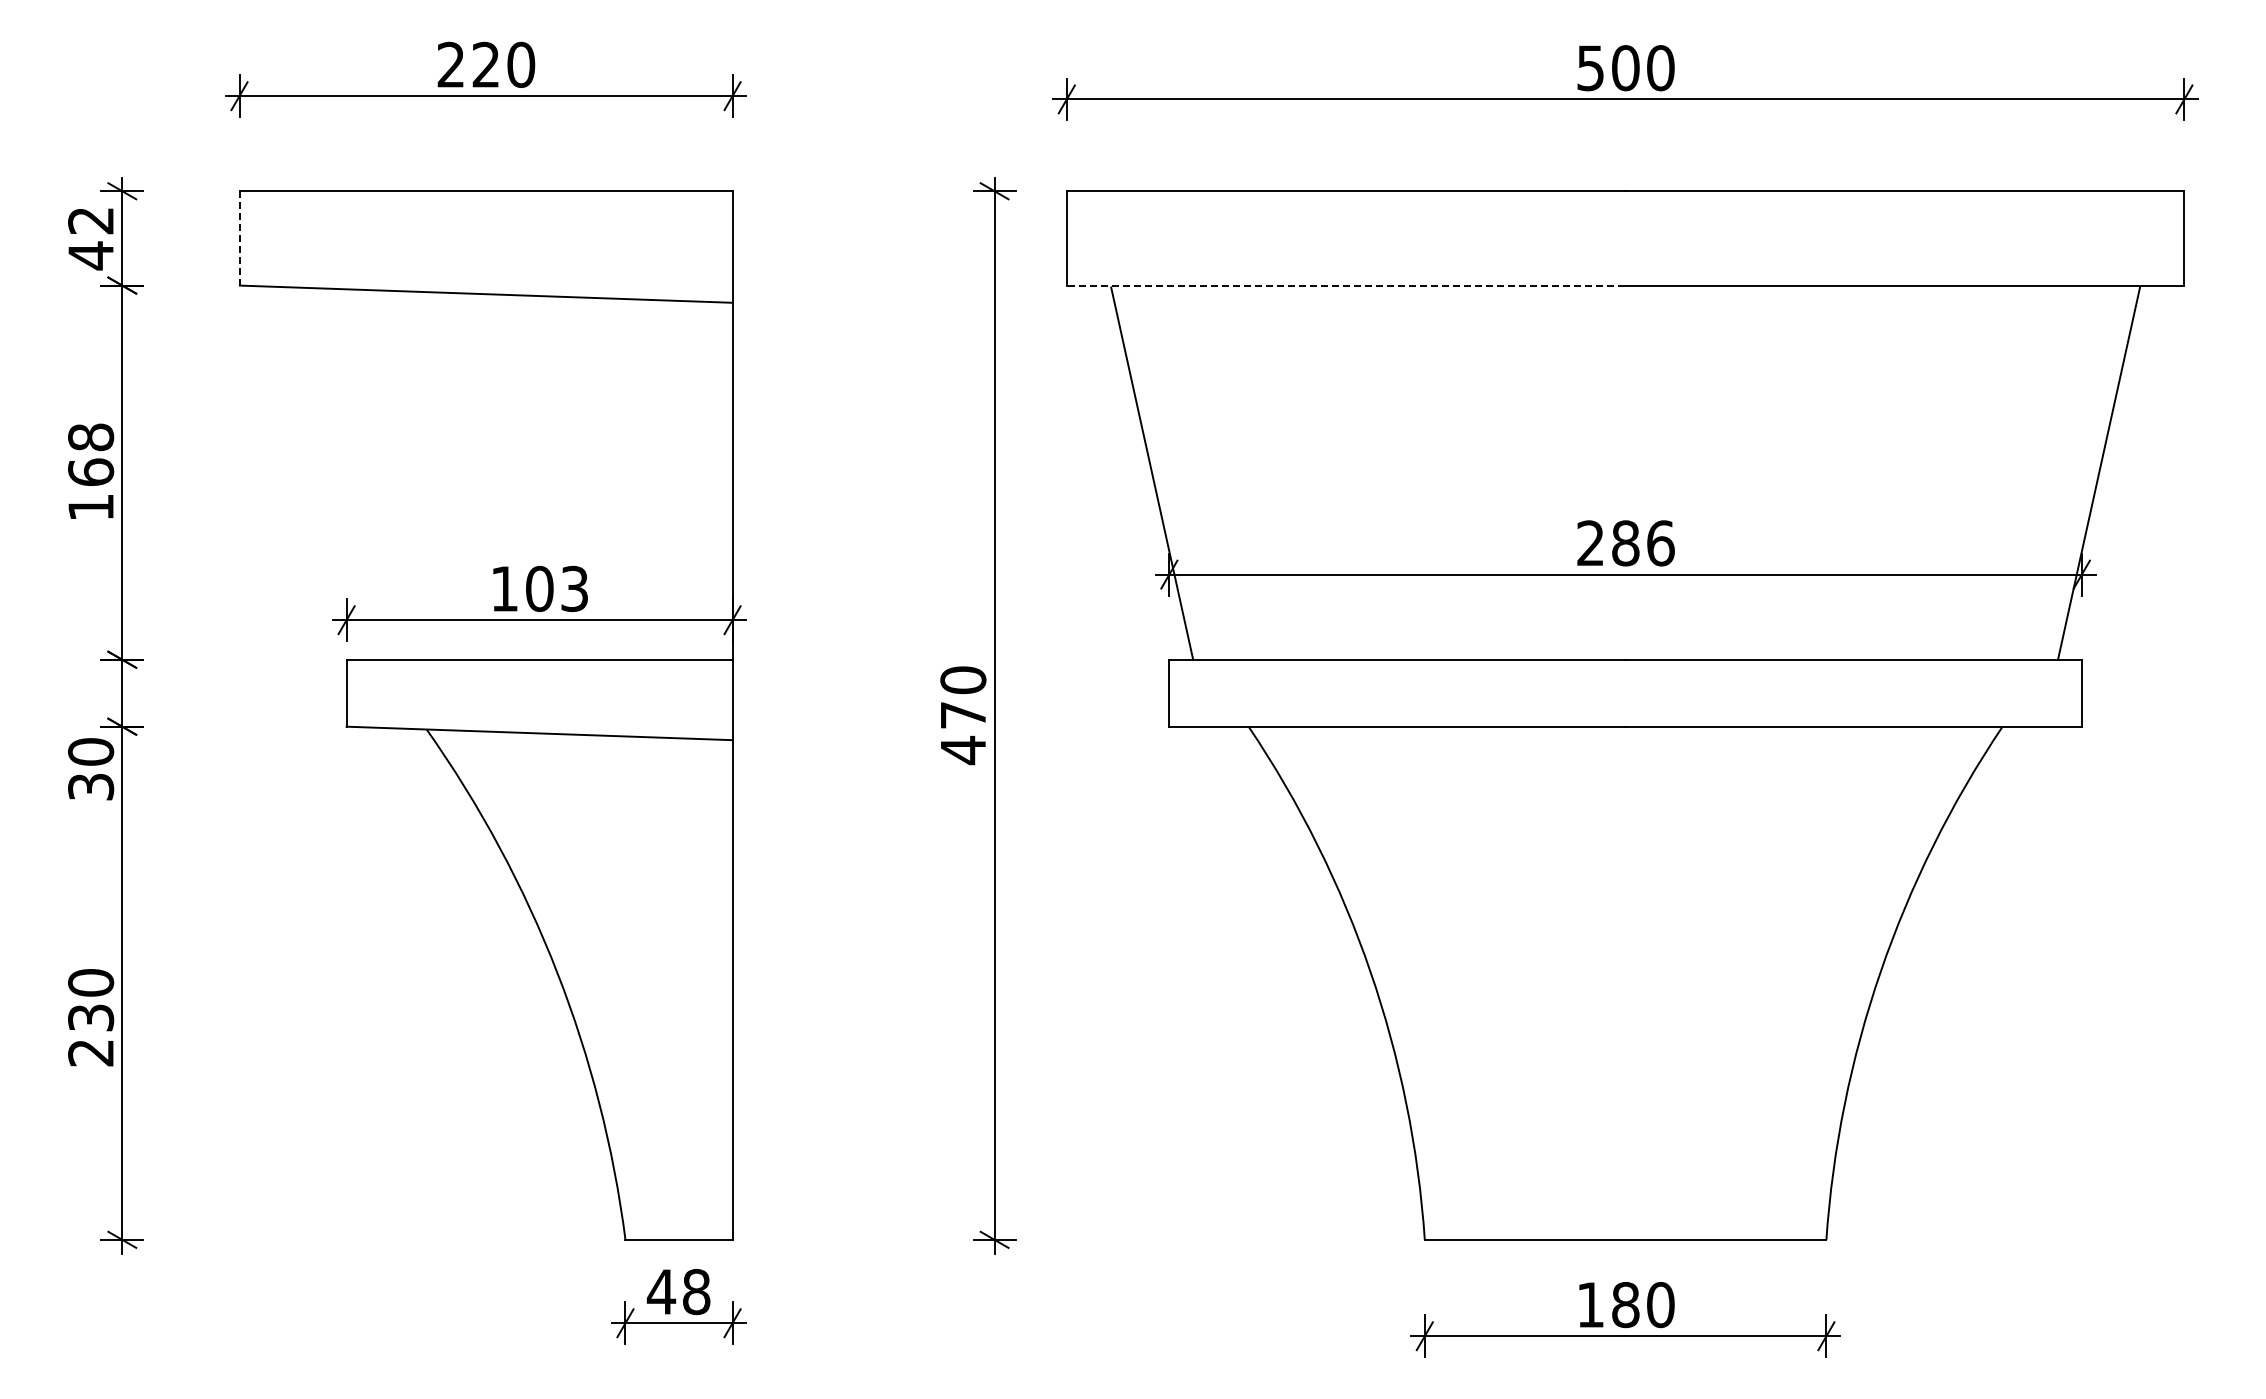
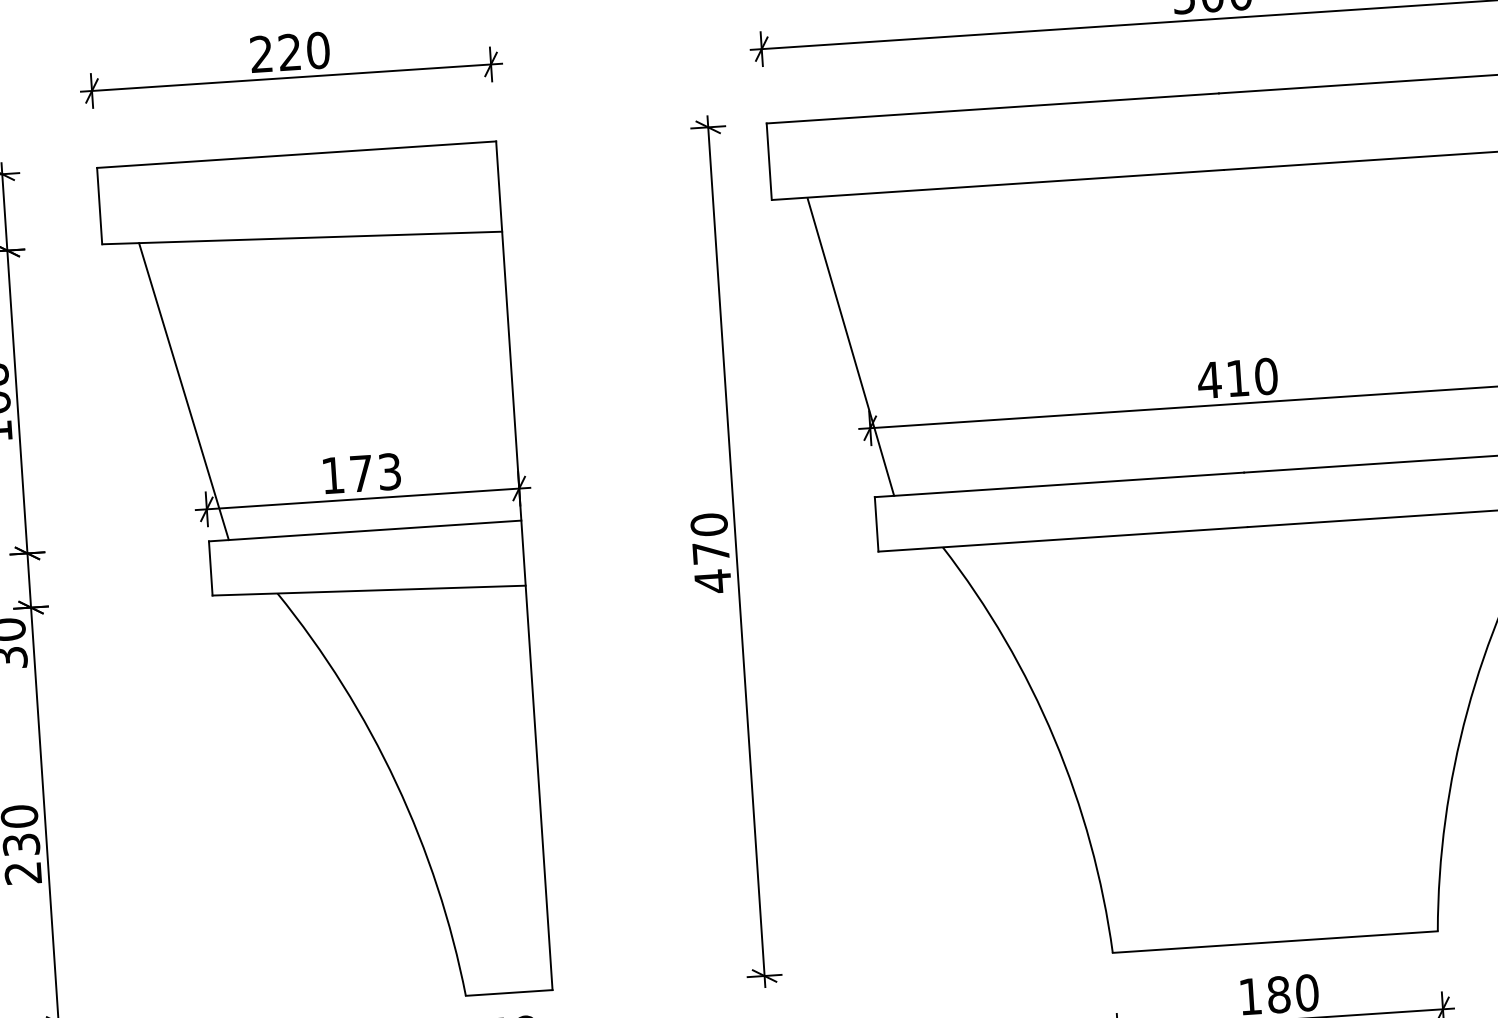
line: (239, 238) -> (99, 206), dashed -> solid
line: (1346, 285) -> (998, 184), dashed -> solid
line: (327, 473) -> (183, 391), added
text: (1625, 543) -> (1237, 378), 286 -> 410
text: (539, 588) -> (361, 473), 103 -> 173

